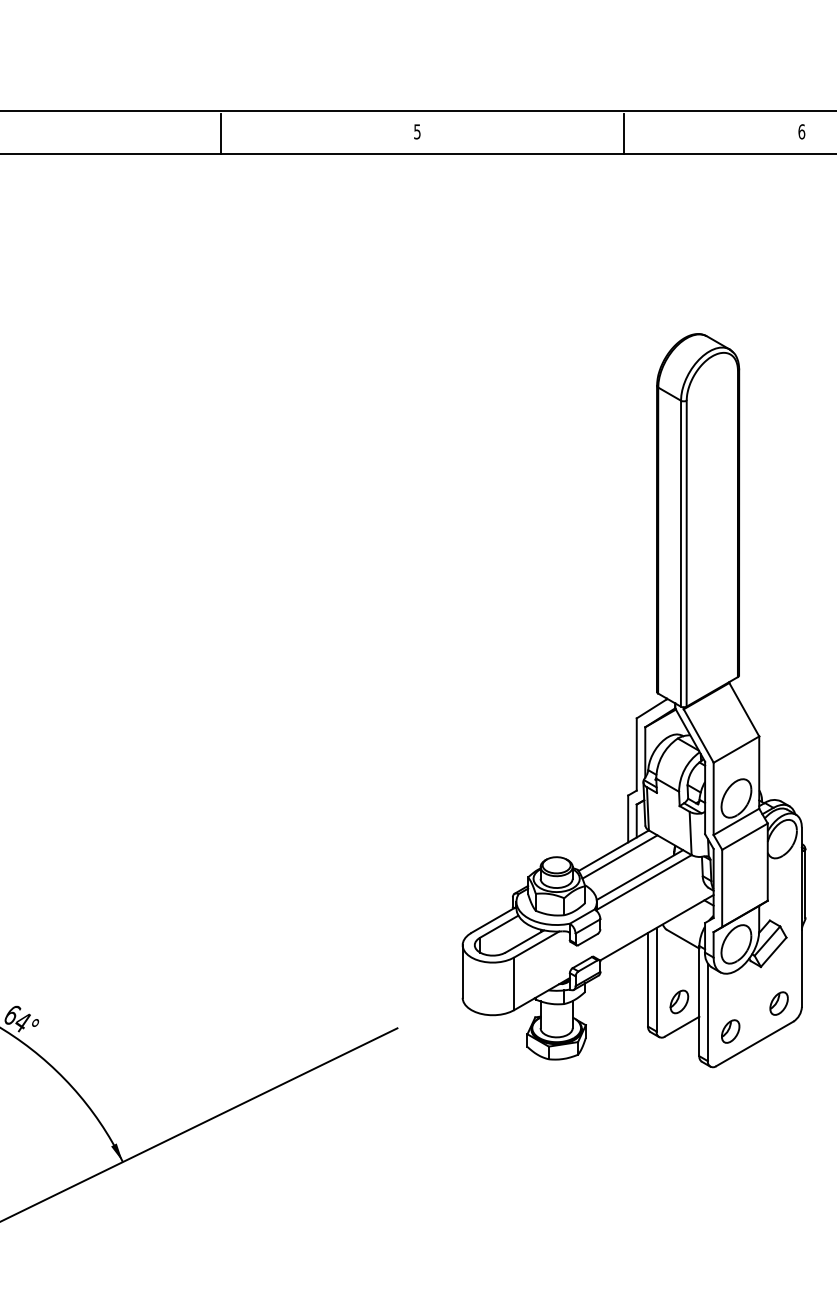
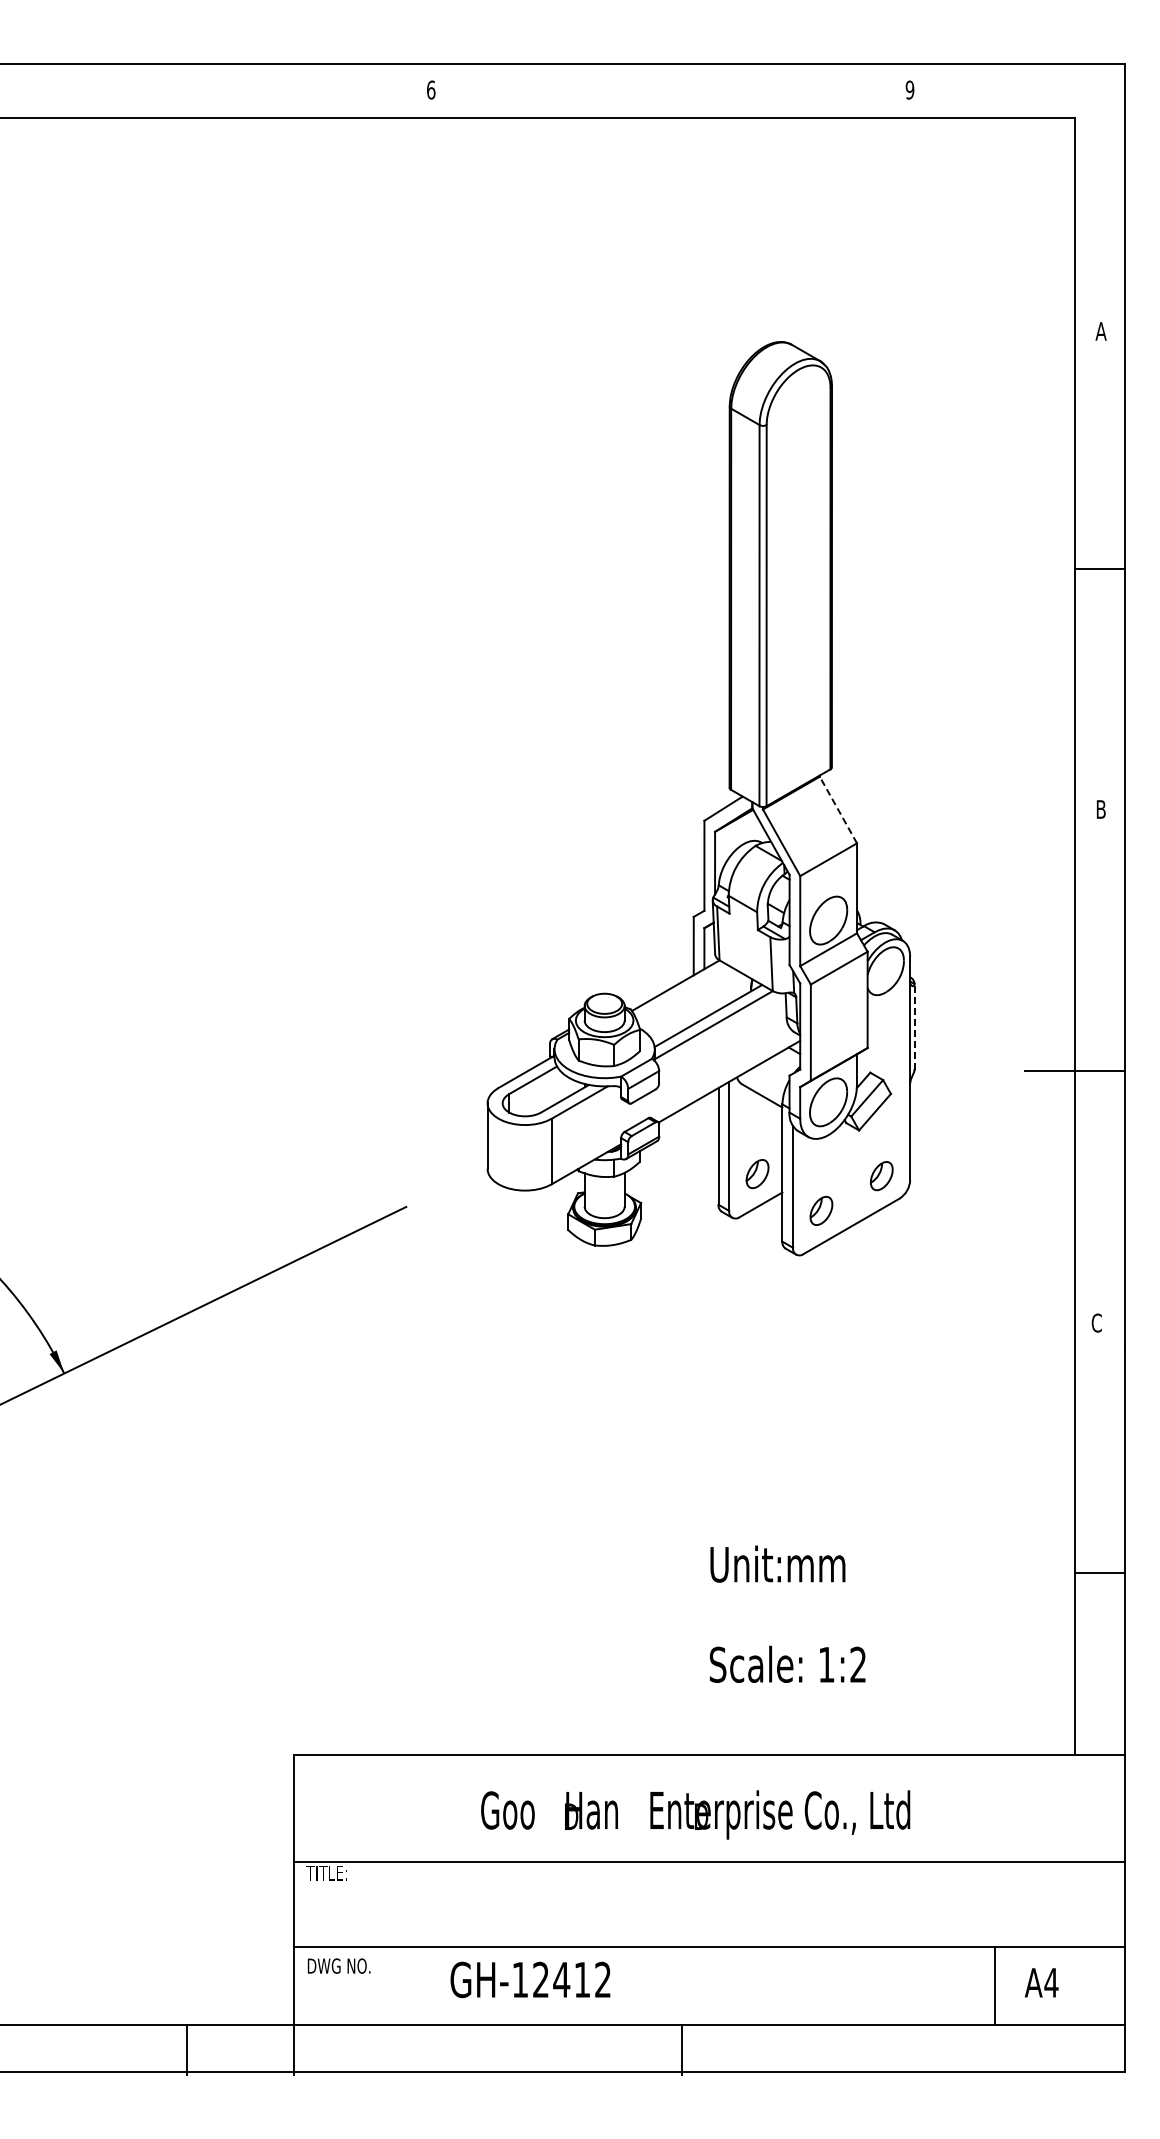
text: (417, 131) -> (431, 89), 5 -> 6
text: (801, 131) -> (909, 89), 6 -> 9
line: (221, 133) -> (186, 92), removed
line: (623, 133) -> (688, 92), removed
line: (744, 709) -> (838, 809), solid -> dashed
line: (619, 857) -> (683, 993), removed
line: (805, 883) -> (914, 1026), solid -> dashed

